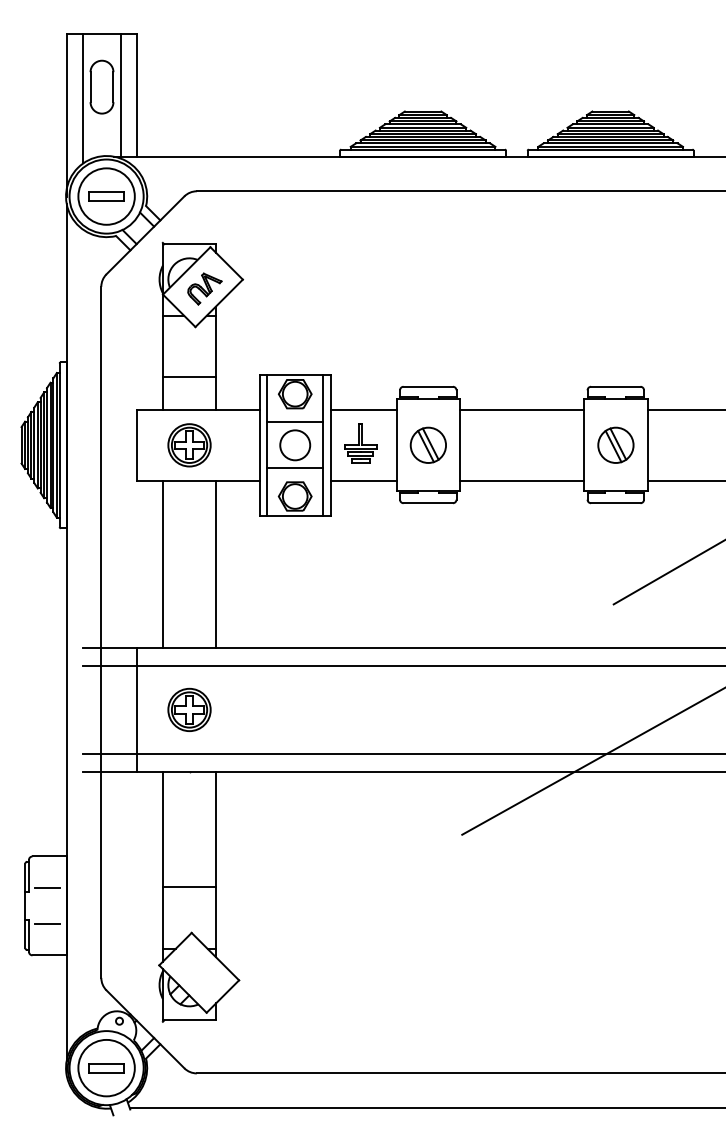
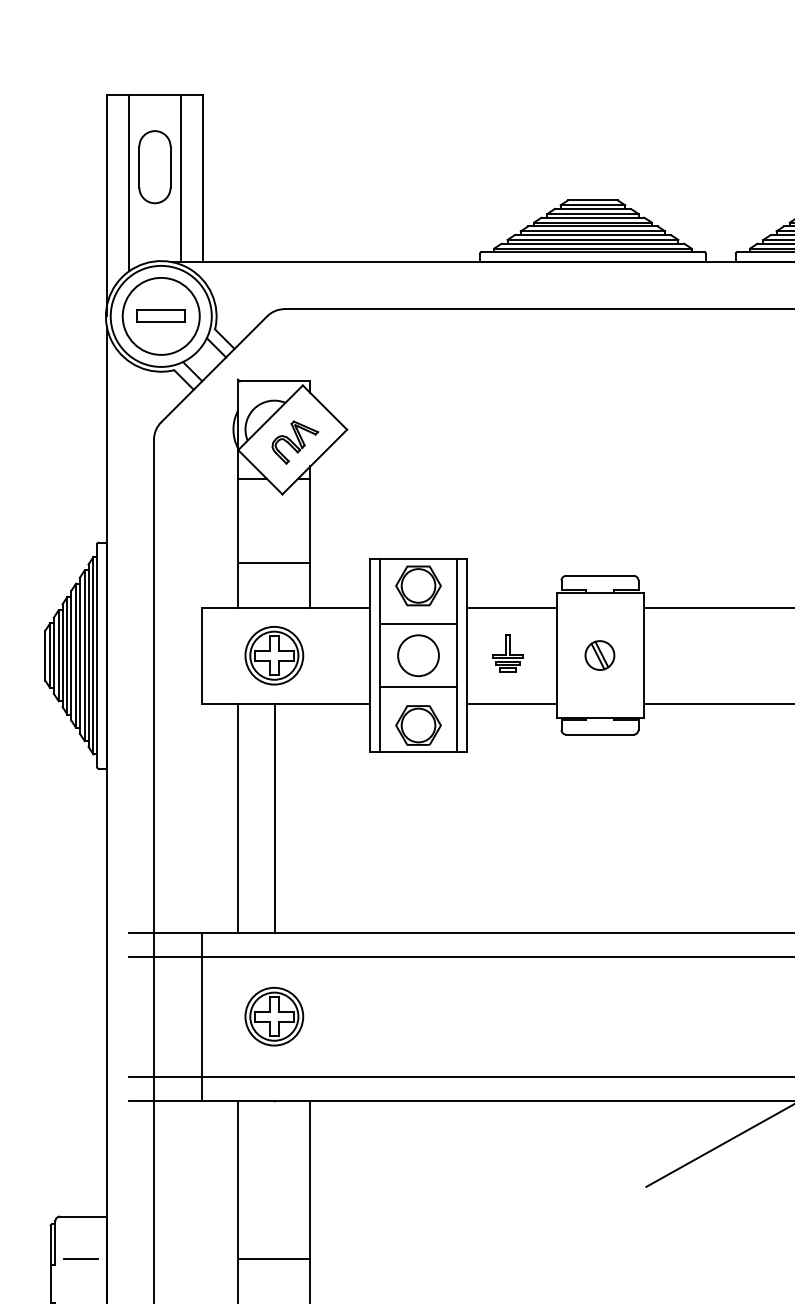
part: (360, 443) -> (507, 653), size x0.7
part: (427, 444) -> (598, 654), size x0.6
line: (216, 564) -> (275, 818), moved

